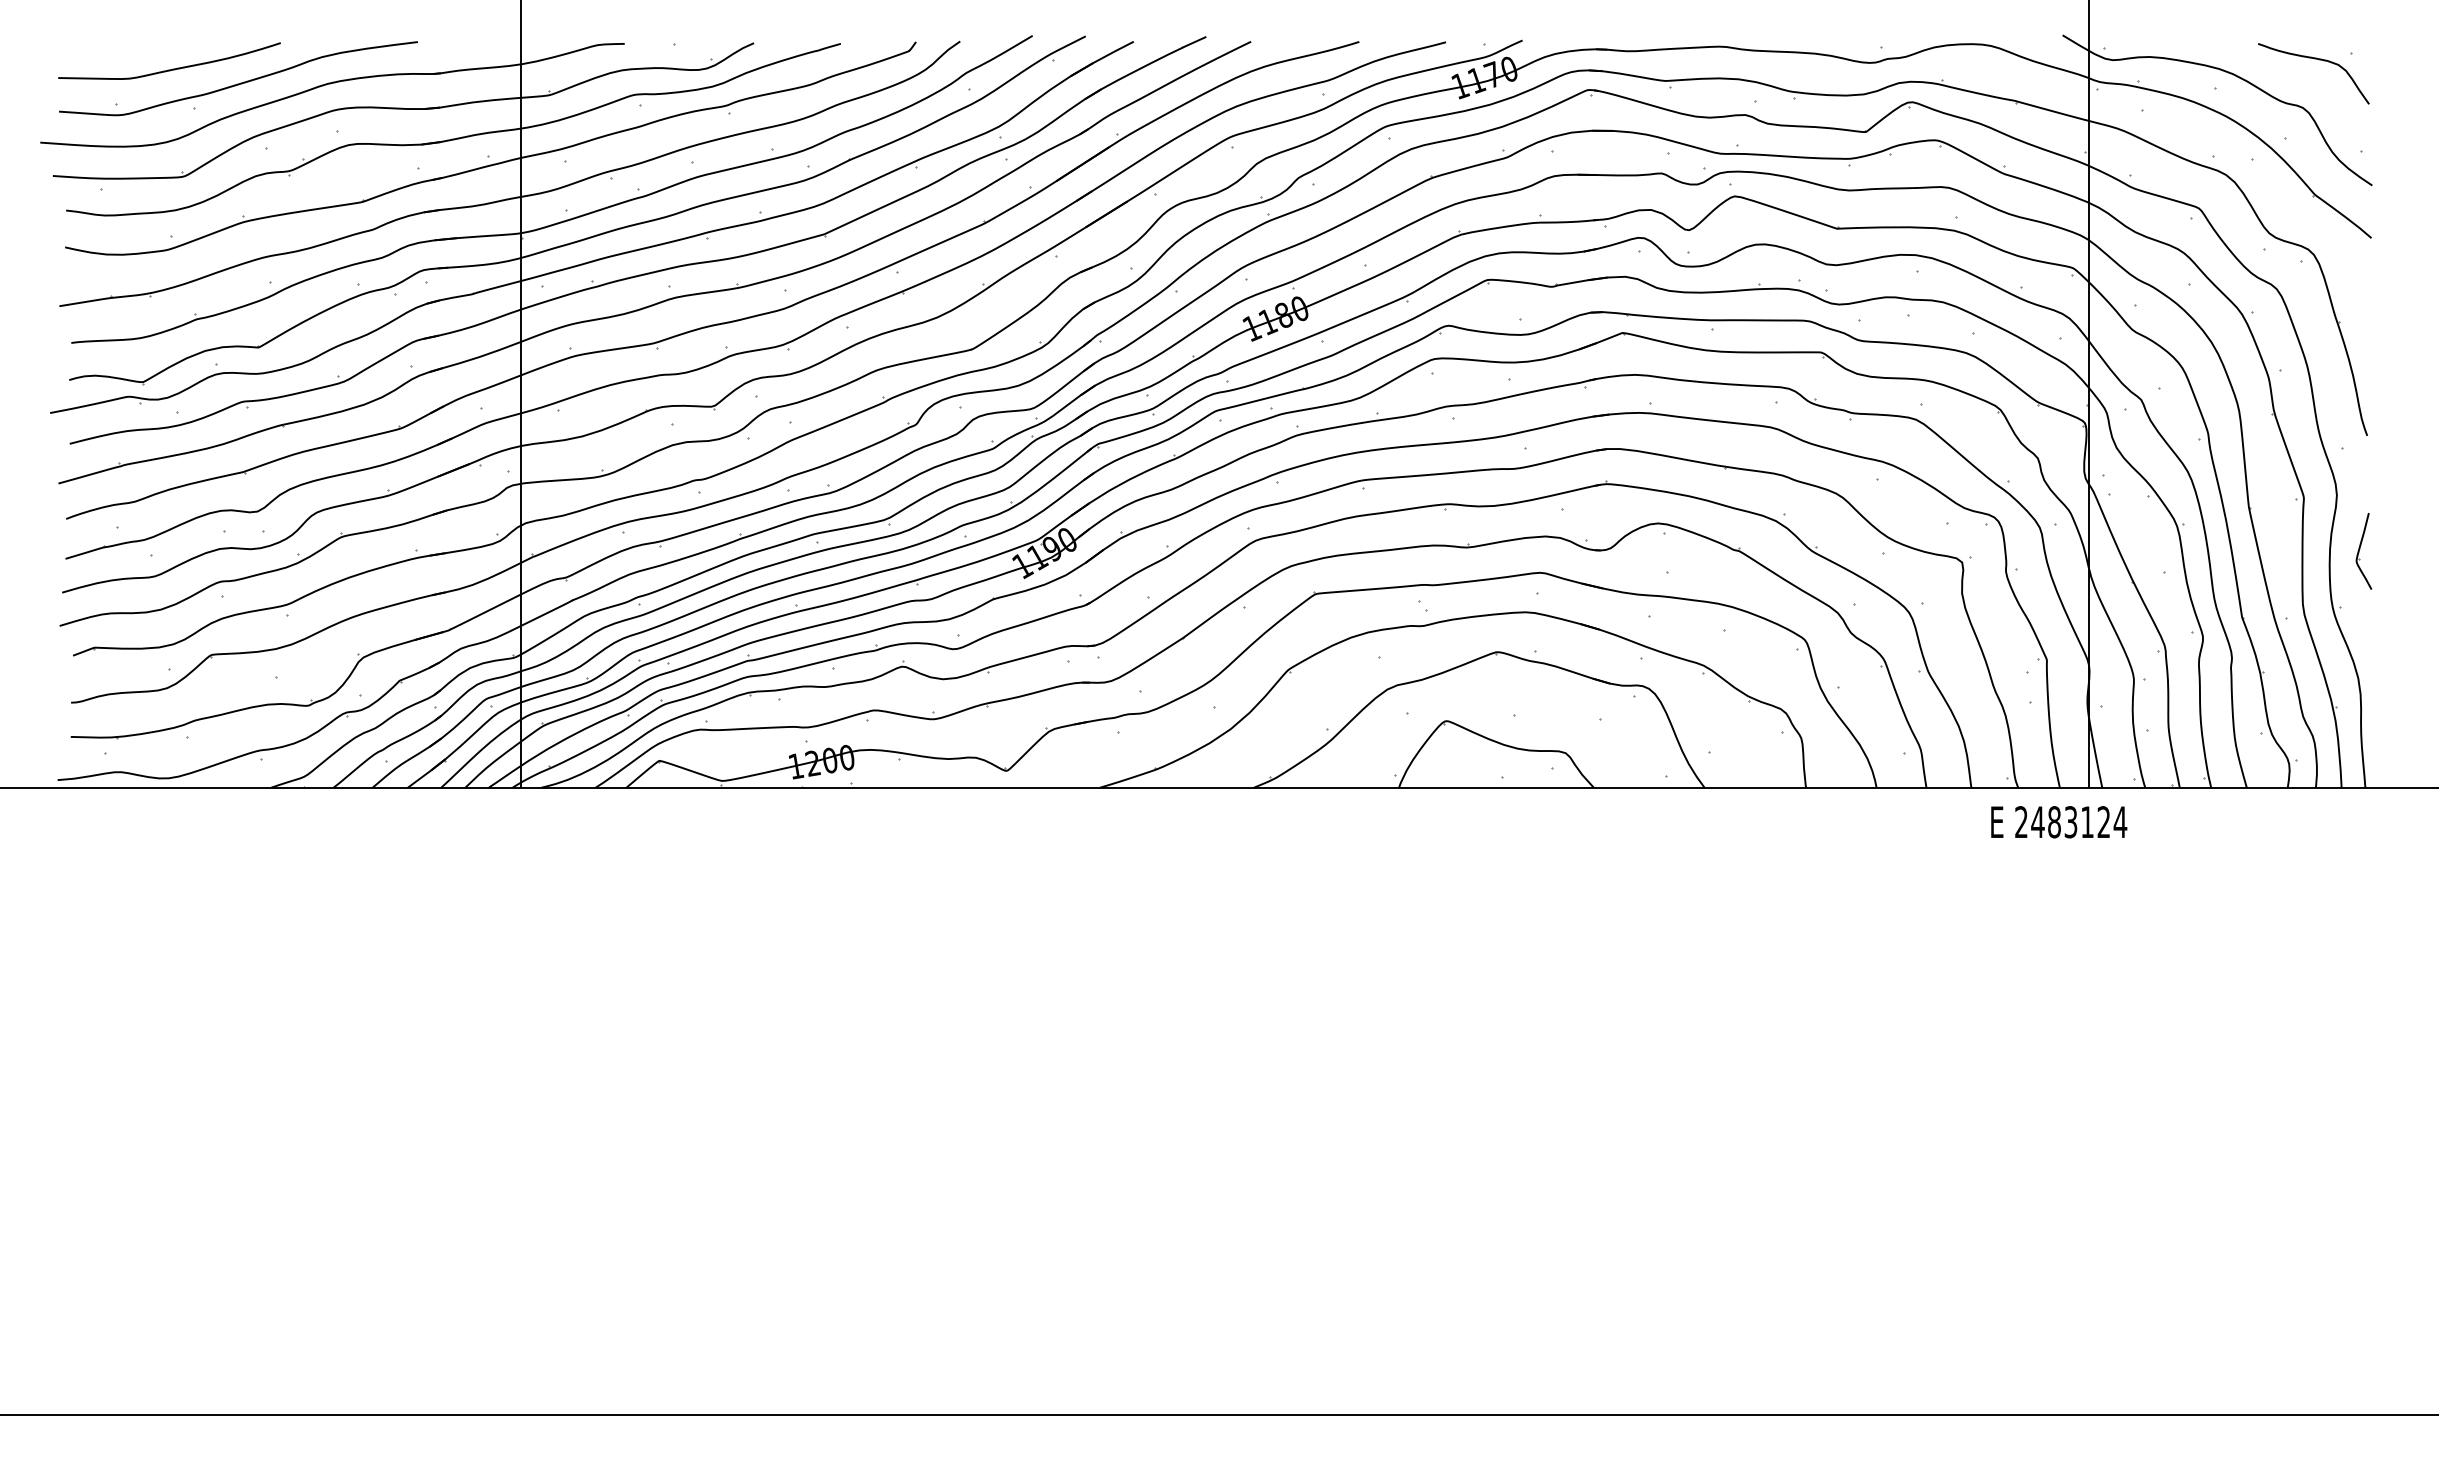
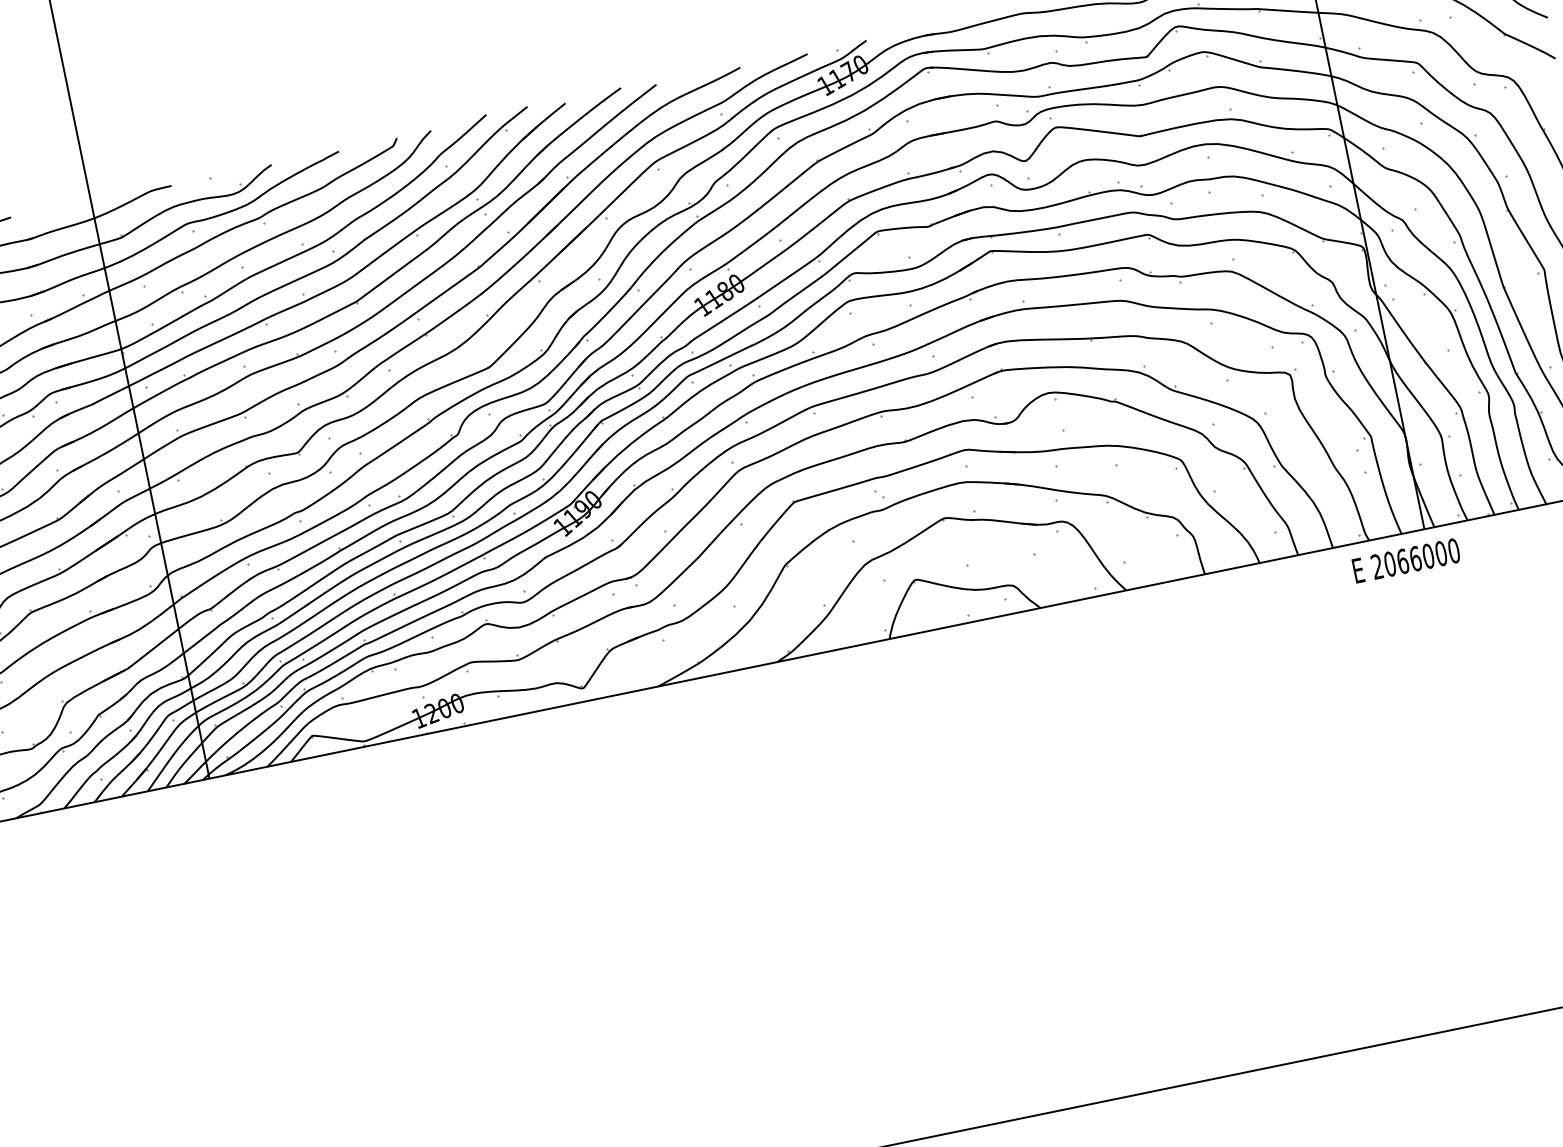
text: (2079, 822) -> (1422, 557), 2483124 -> 2066000

